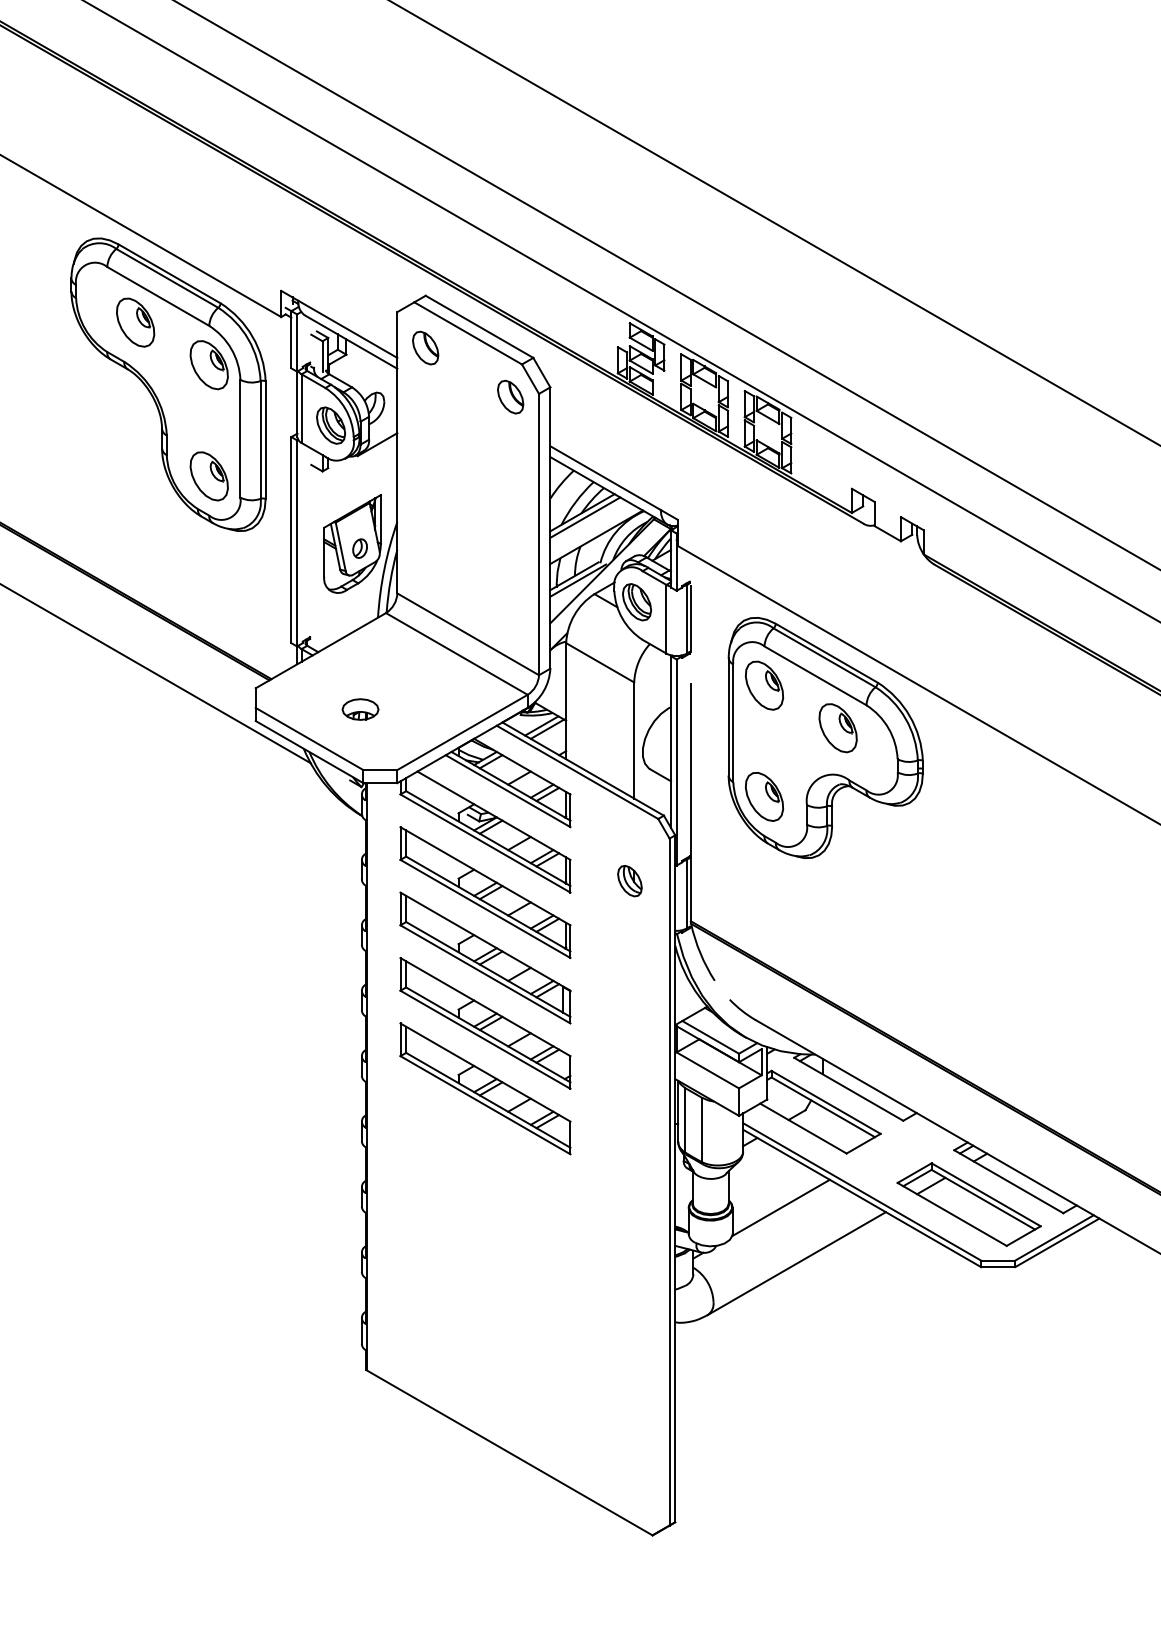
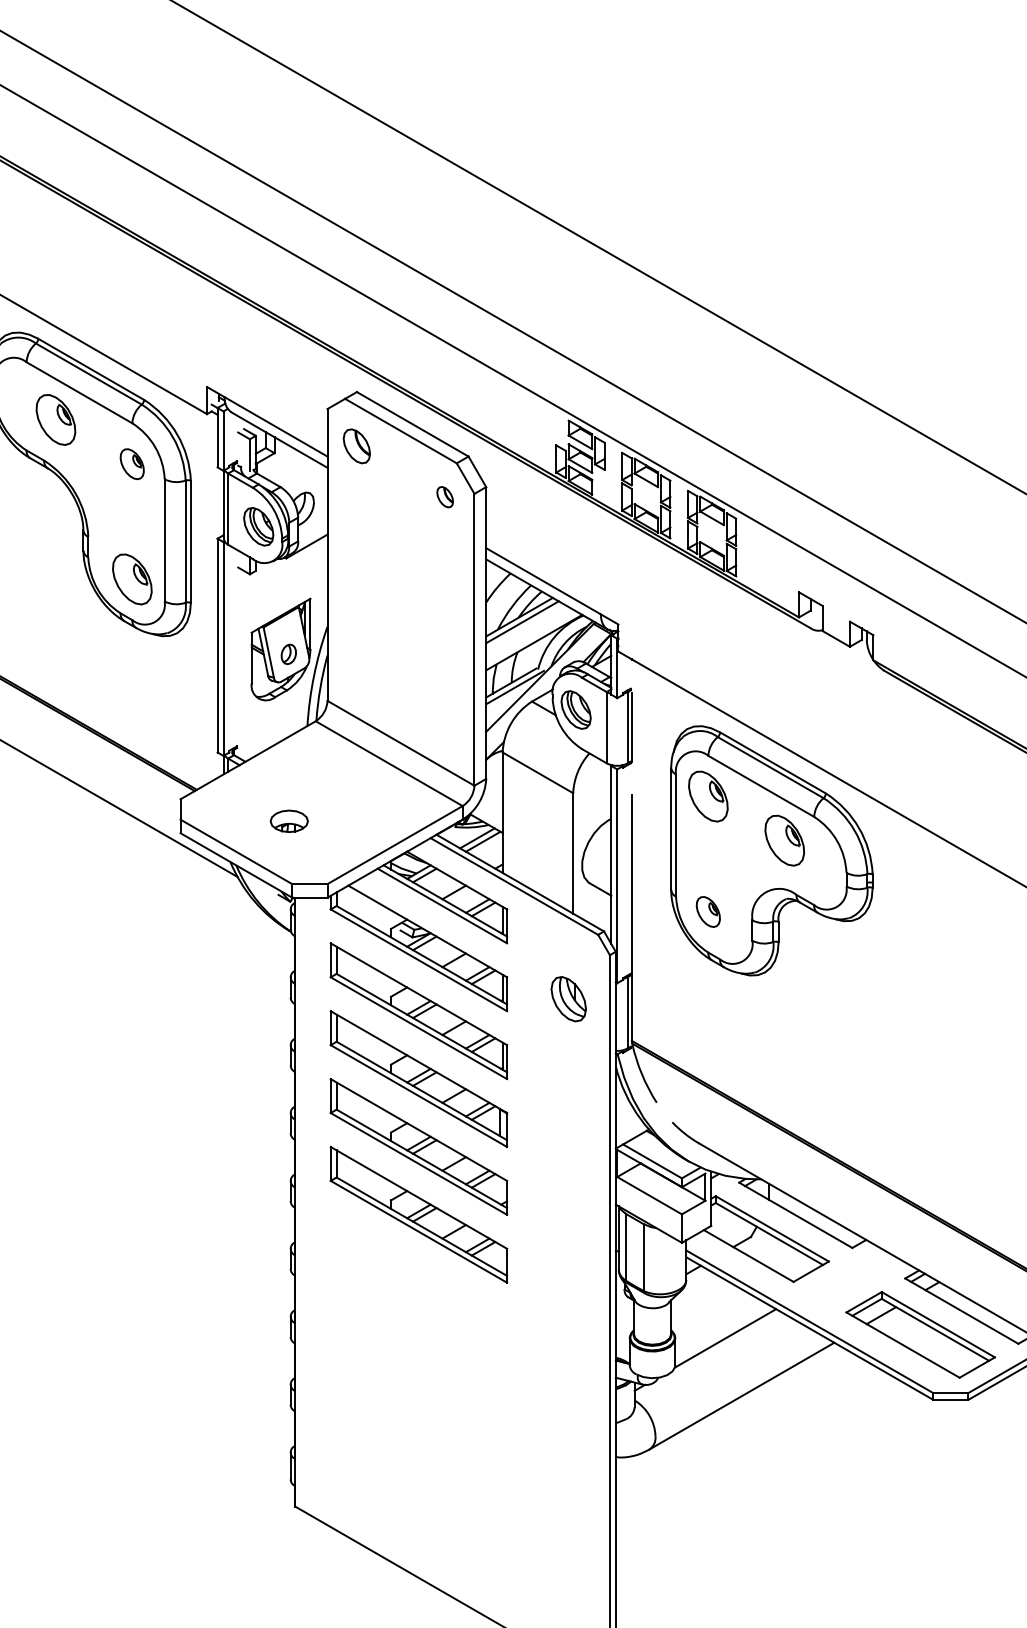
part: (208, 365) -> (131, 464), size x0.6
part: (510, 396) -> (444, 496), size x0.6
part: (764, 796) -> (708, 911), size x0.6
part: (629, 881) -> (568, 999), size x1.4

